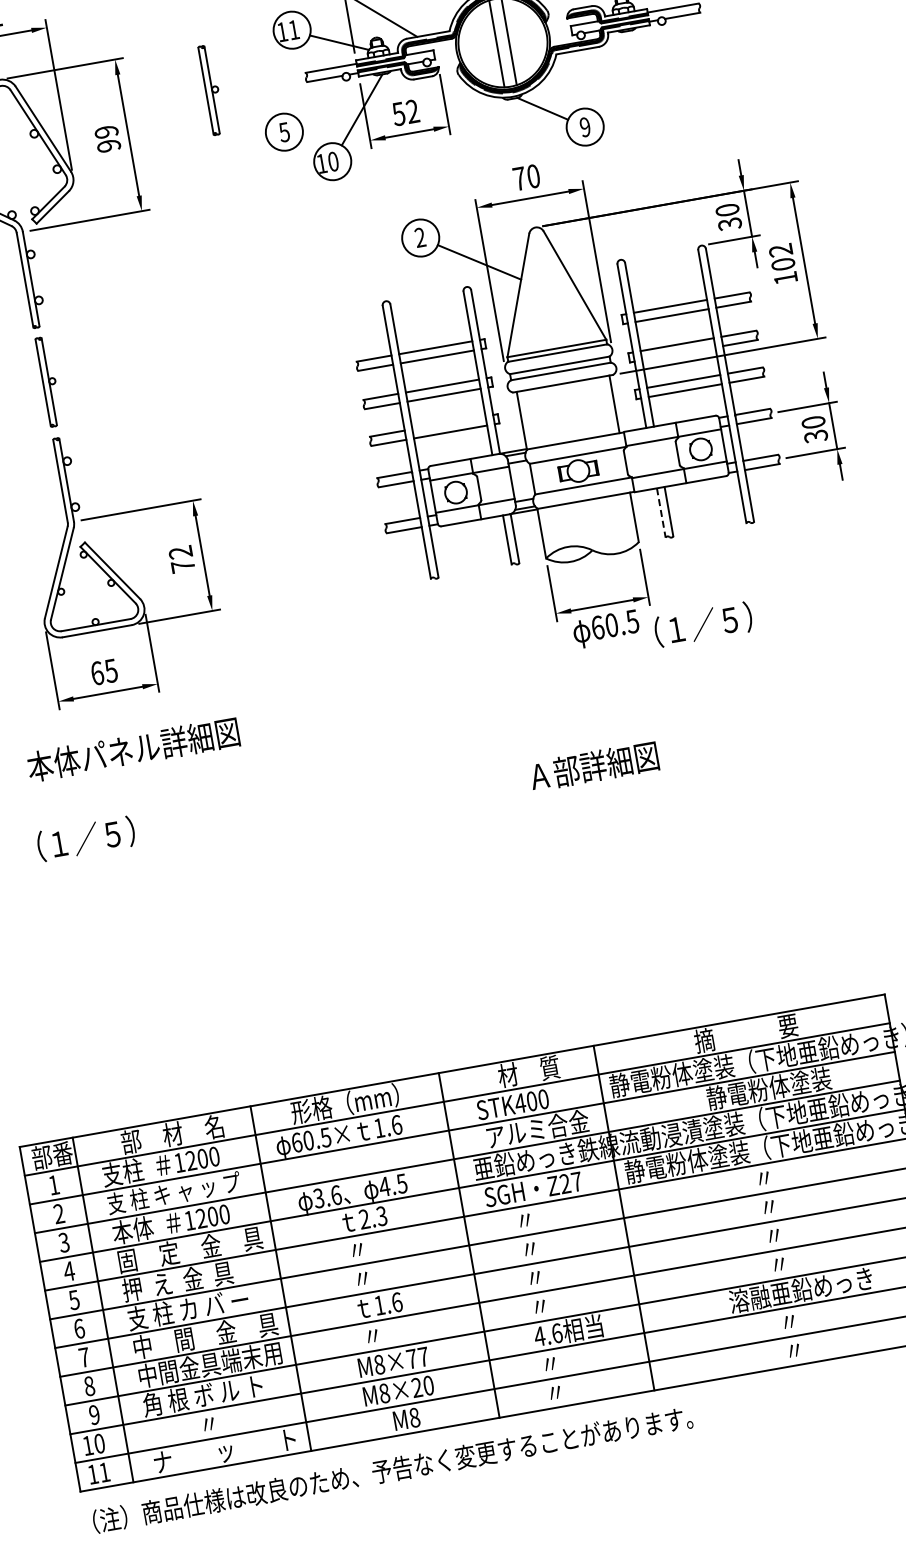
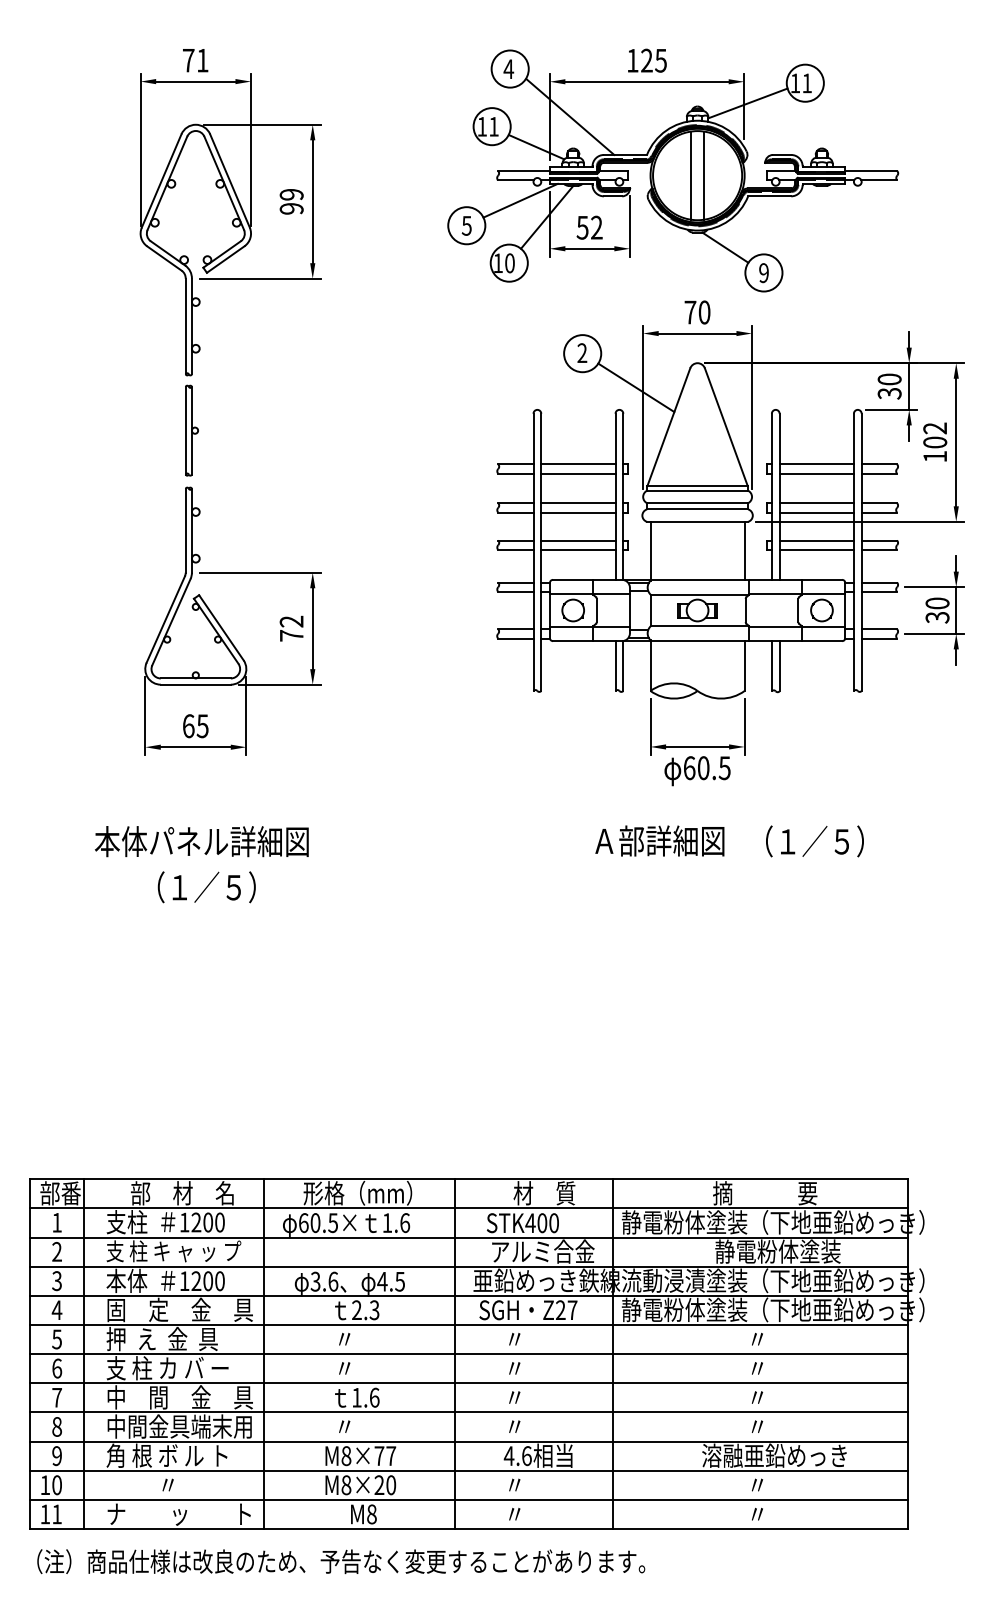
part: (211, 89) -> (402, 171), removed
line: (332, 98) -> (520, 200), added
line: (678, 353) -> (816, 512), added
line: (449, 422) -> (578, 540), added
line: (660, 513) -> (771, 666), dashed -> solid
text: (702, 624) -> (814, 841), moved
text: (133, 749) -> (201, 841), moved
text: (593, 765) -> (659, 840), moved
text: (85, 839) -> (206, 887), moved

